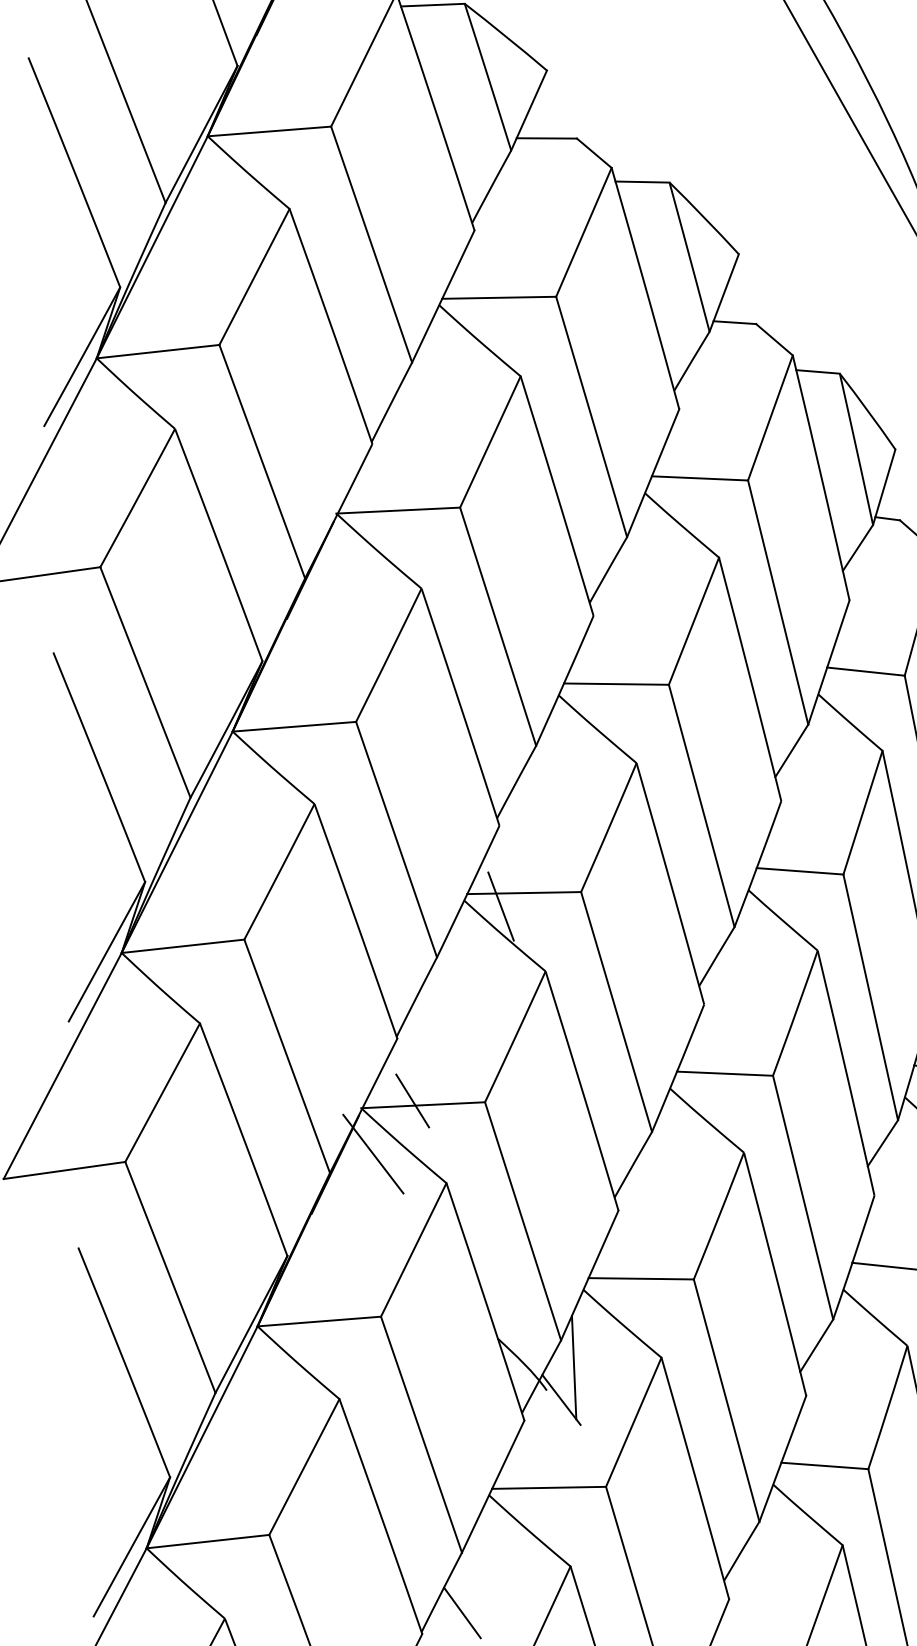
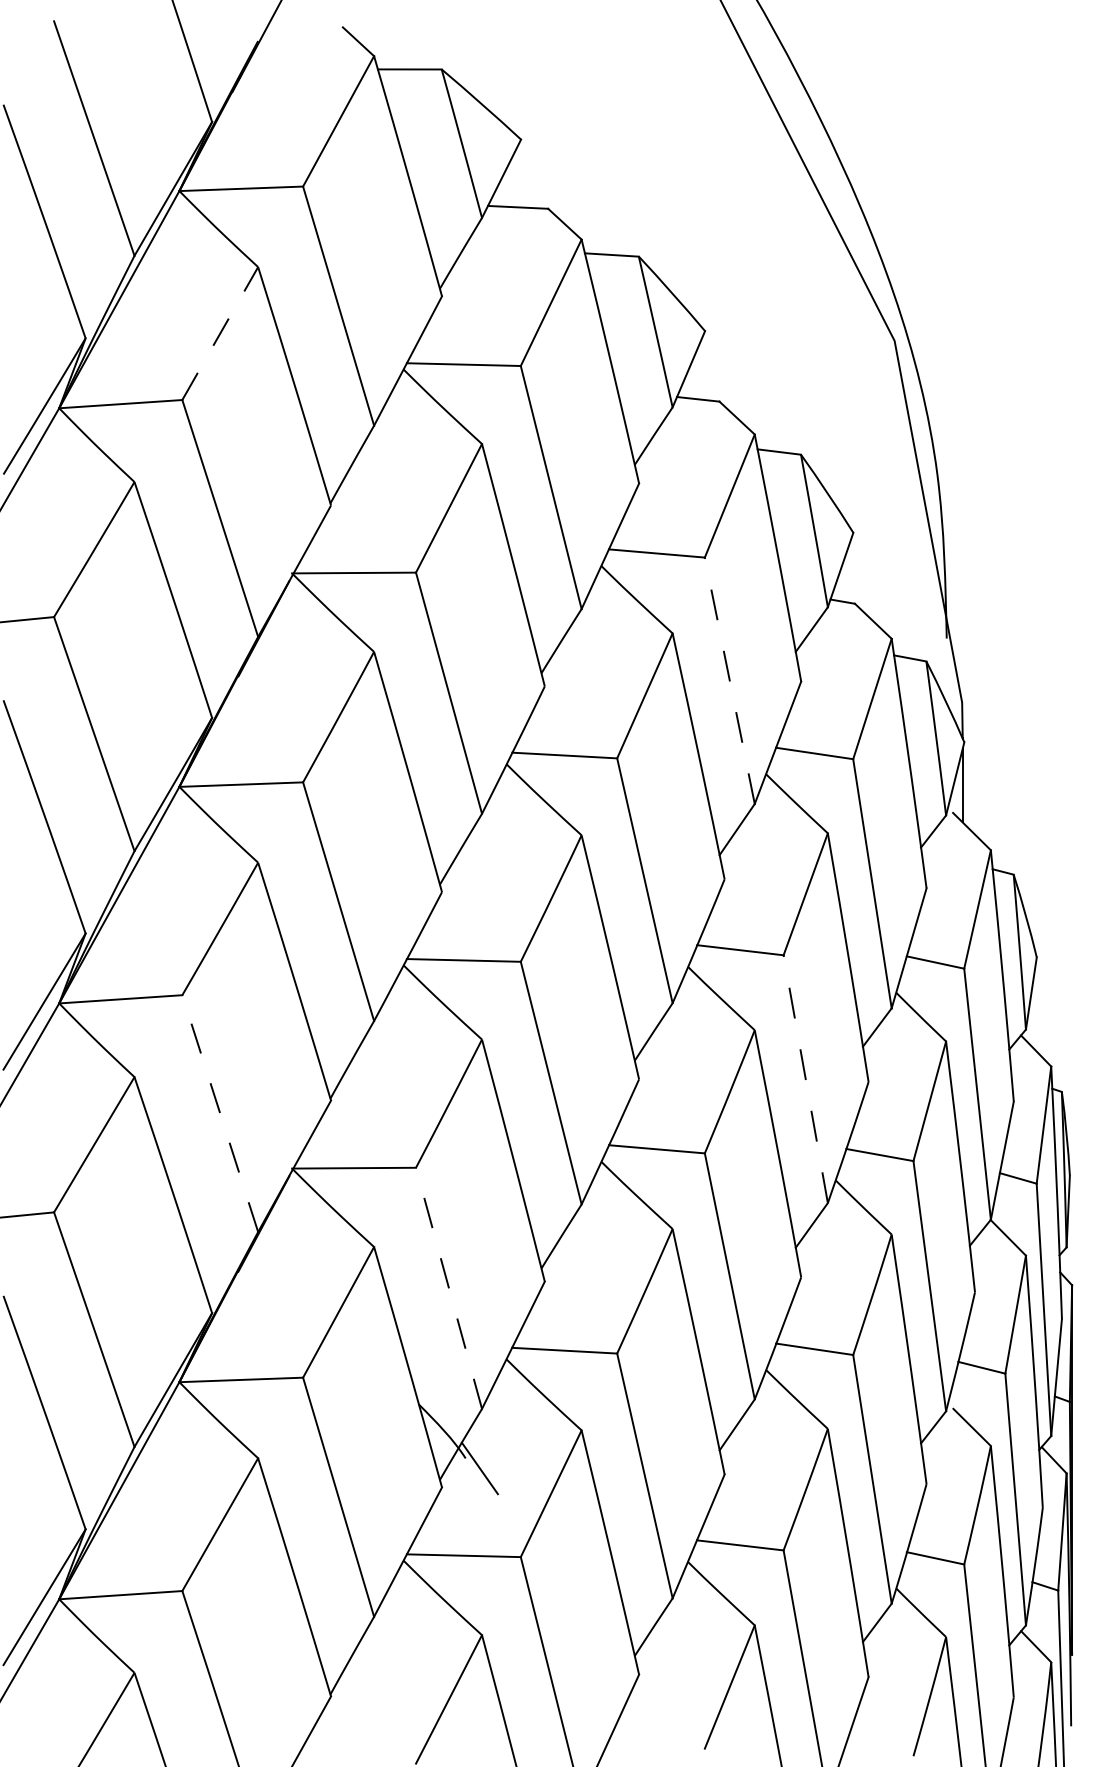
line: (254, 276) -> (220, 333), solid -> dashed
line: (777, 602) -> (729, 680), solid -> dashed
line: (500, 906) -> (439, 972), removed
line: (870, 997) -> (805, 1079), solid -> dashed
line: (287, 1056) -> (220, 1113), solid -> dashed
line: (412, 1101) -> (343, 1163), removed
line: (372, 1153) -> (301, 1214), removed
line: (522, 1220) -> (448, 1287), solid -> dashed
line: (573, 1367) -> (493, 1436), removed
line: (461, 1613) -> (371, 1677), removed

